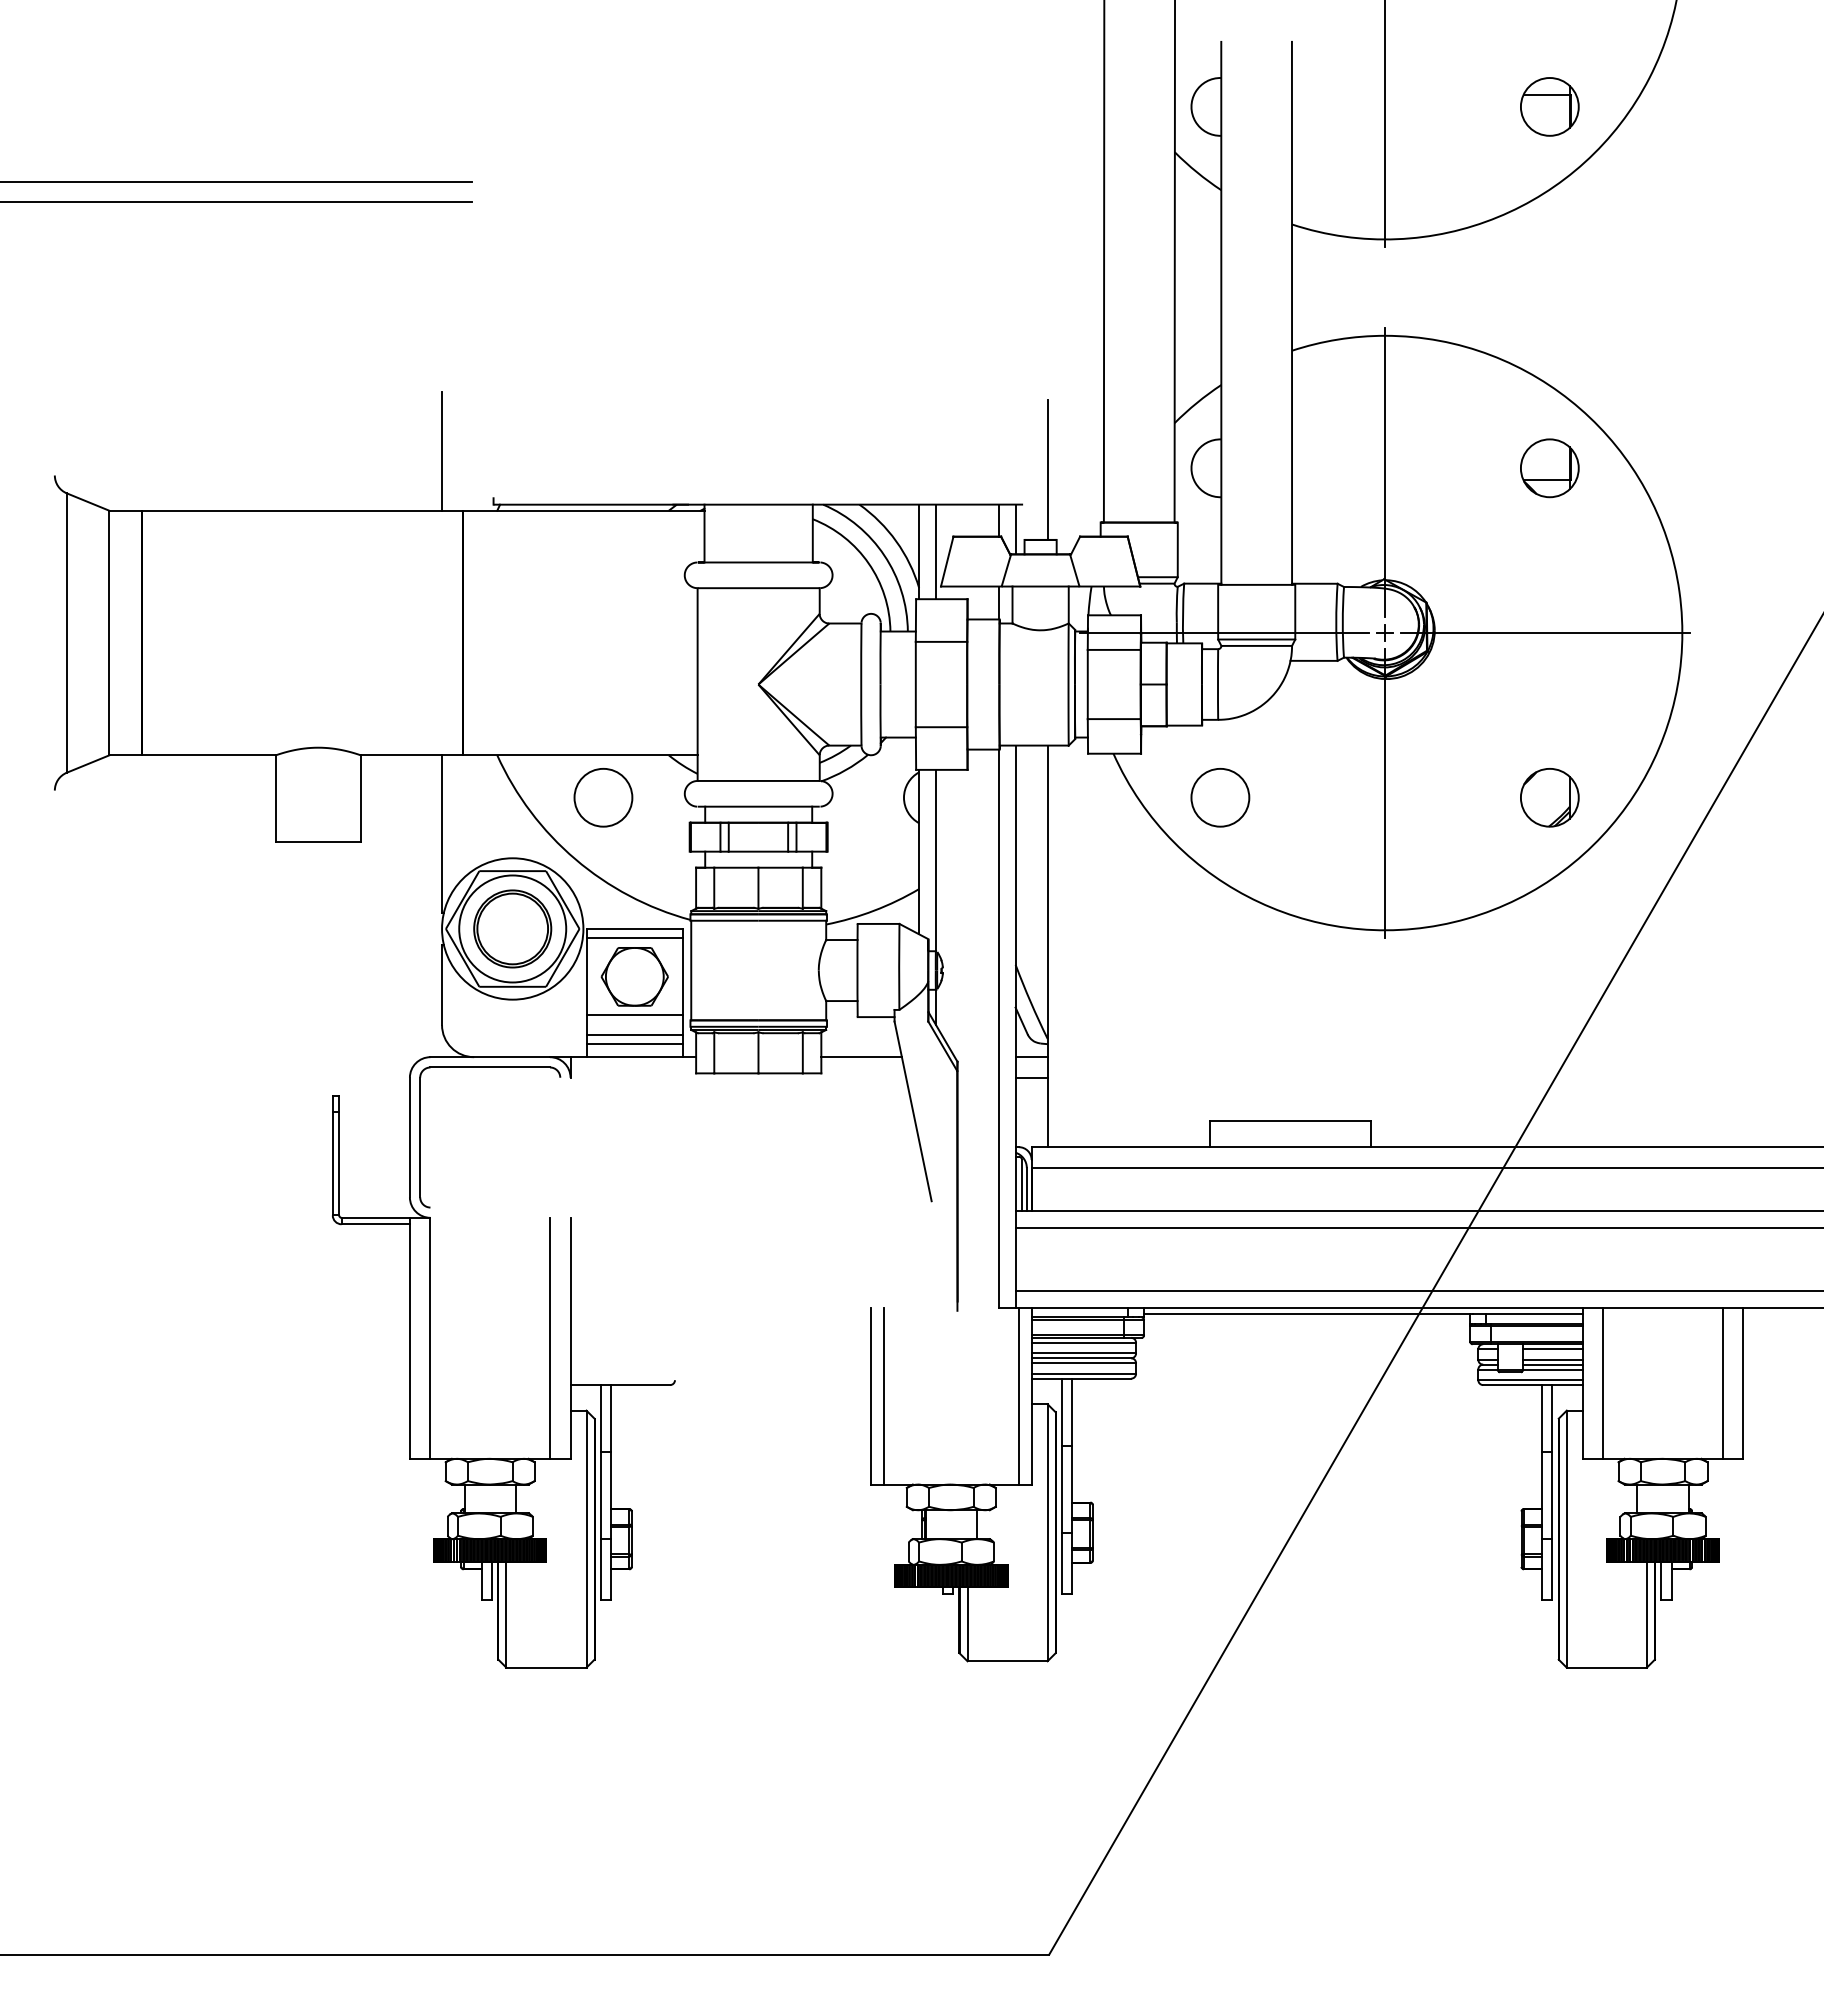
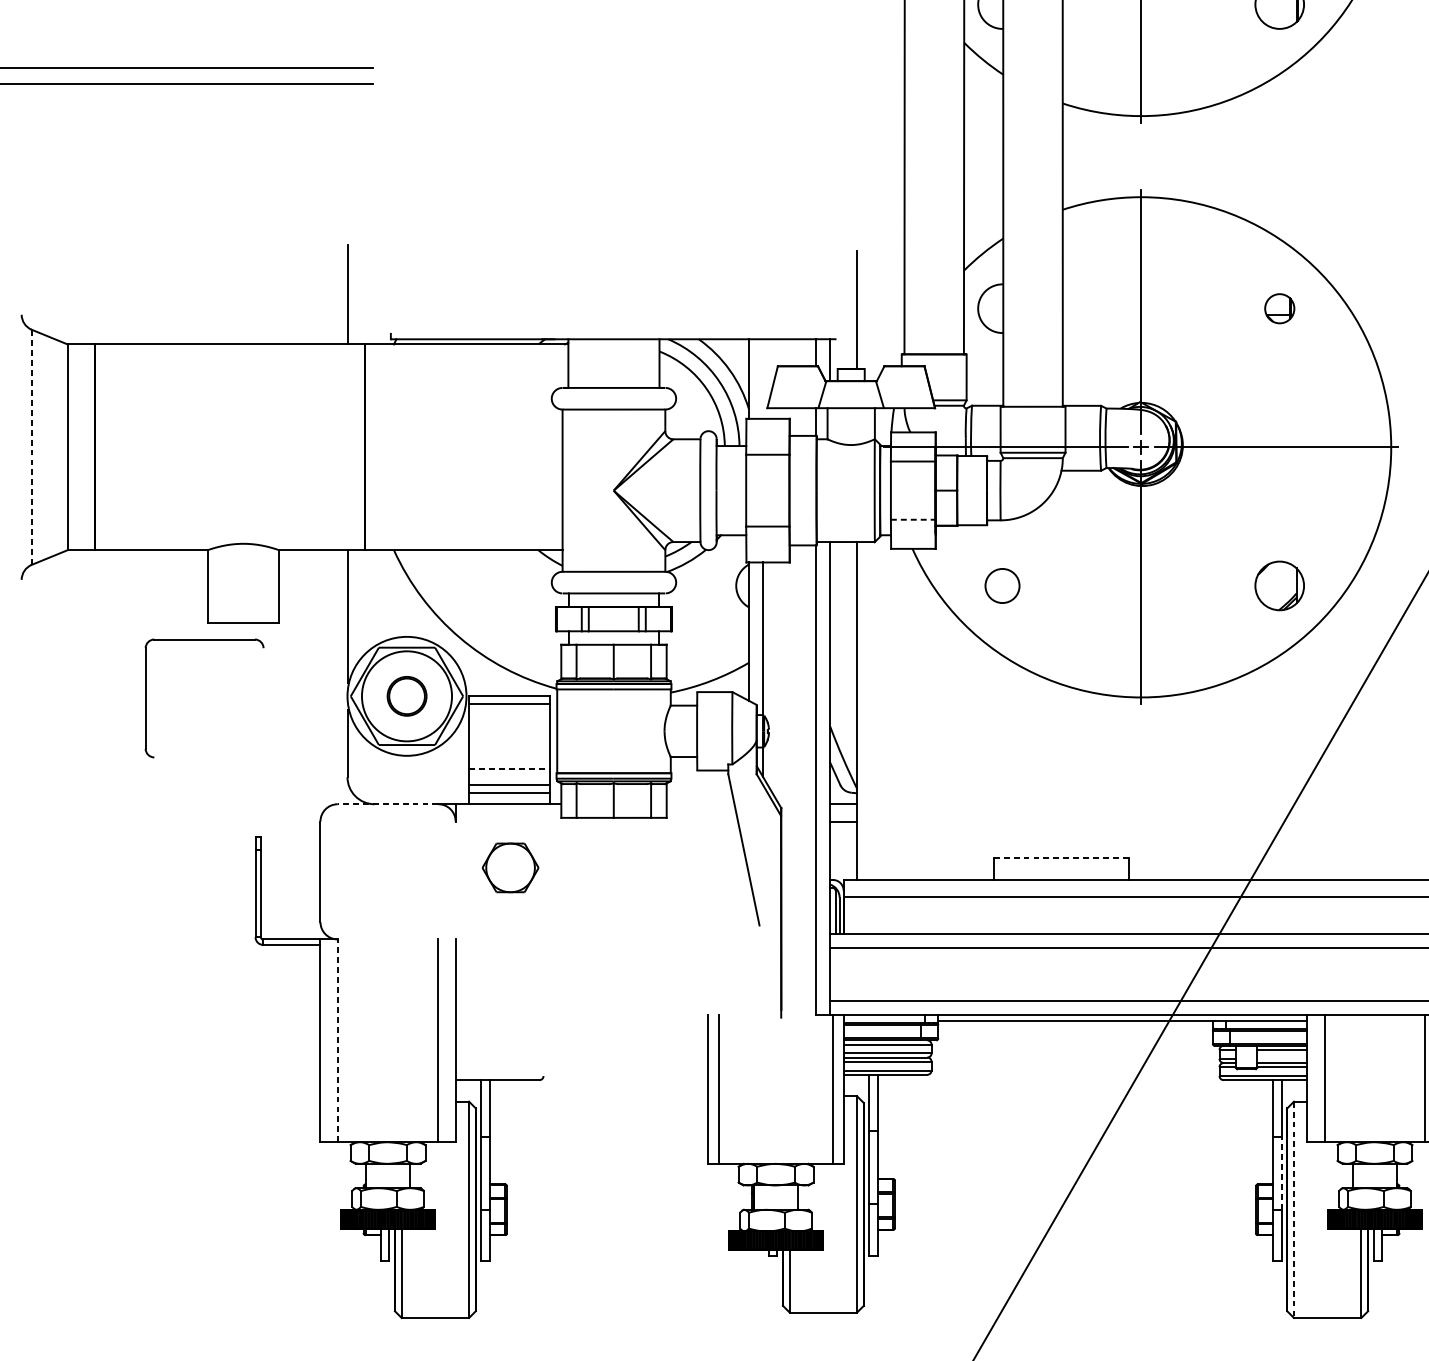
part: (1549, 468) -> (1279, 308), size x0.6
line: (935, 551) -> (762, 378), removed
line: (66, 633) -> (31, 447), solid -> dashed
line: (1114, 719) -> (913, 520), solid -> dashed
circle: (603, 797) -> (483, 585), removed
circle: (1220, 797) -> (1002, 585), size x0.7
part: (512, 928) -> (406, 695), size x0.6
part: (634, 976) -> (510, 867), moved
line: (635, 1015) -> (510, 769), solid -> dashed
line: (490, 1057) -> (388, 804), solid -> dashed
line: (861, 1057) -> (700, 804), removed
part: (490, 1067) -> (204, 639), moved
line: (1289, 1121) -> (1060, 858), solid -> dashed
line: (430, 1337) -> (337, 1040), solid -> dashed
line: (1552, 1359) -> (1281, 1058), removed
line: (1552, 1495) -> (1281, 1173), solid -> dashed
line: (1566, 1539) -> (1293, 1210), solid -> dashed

